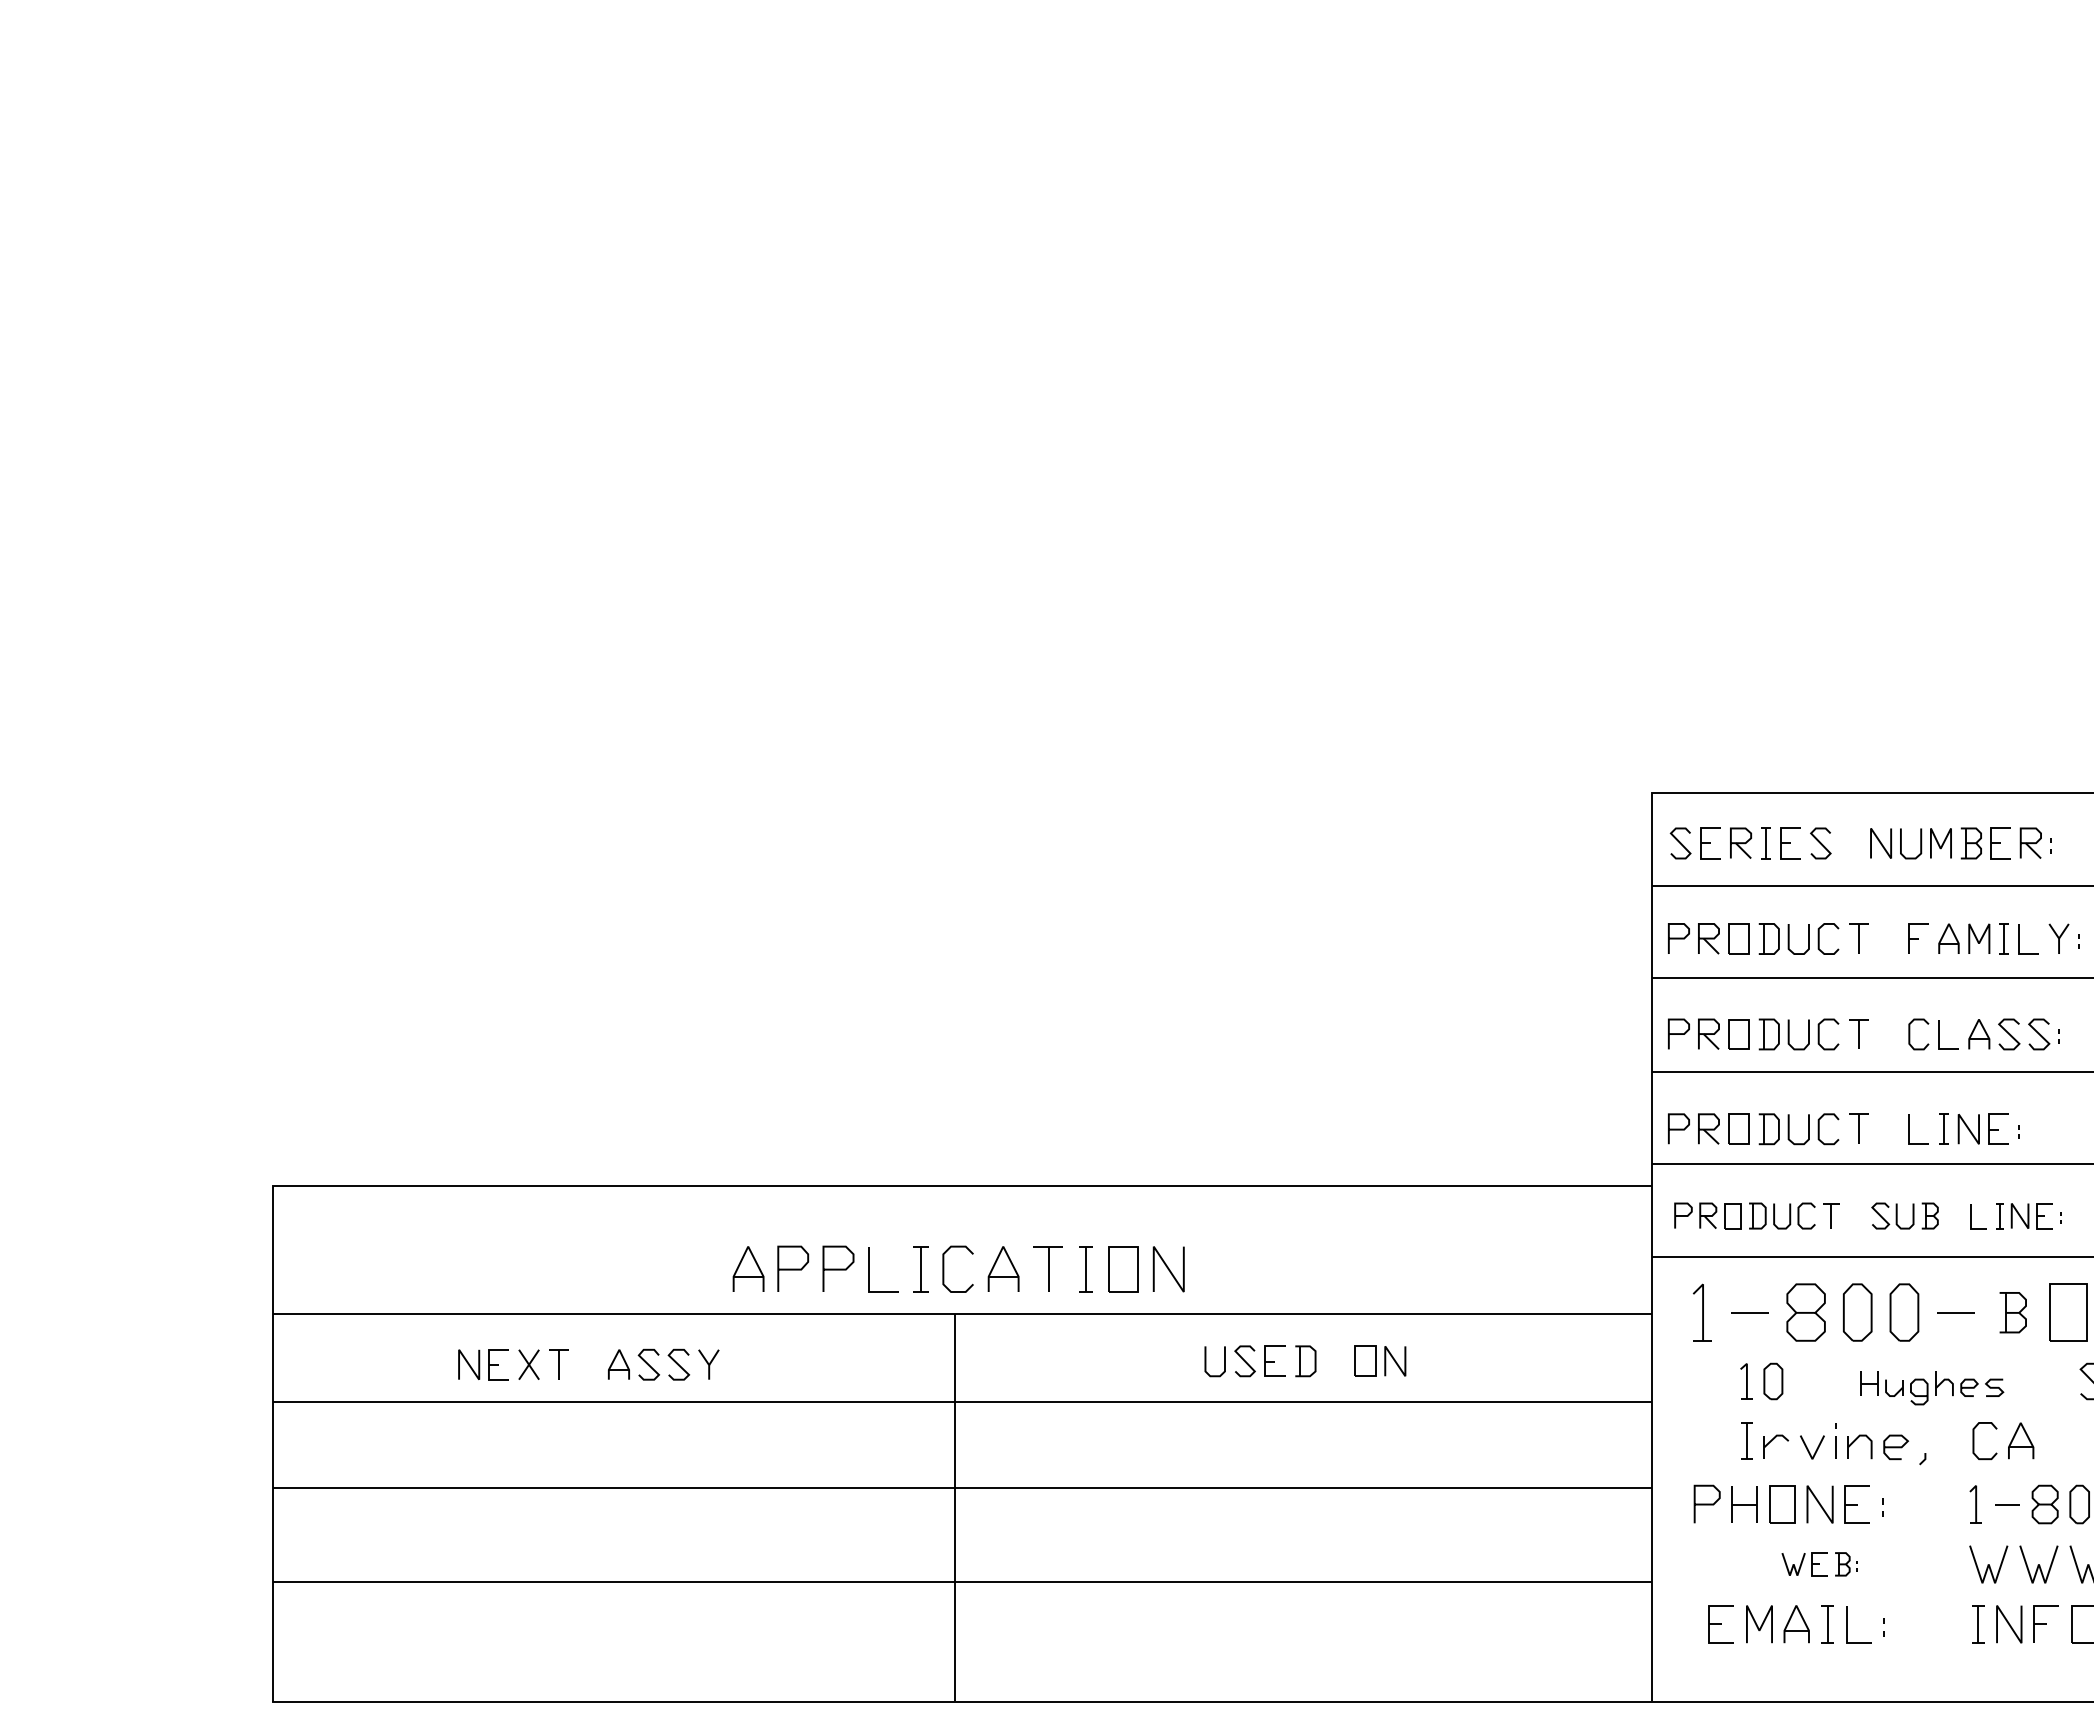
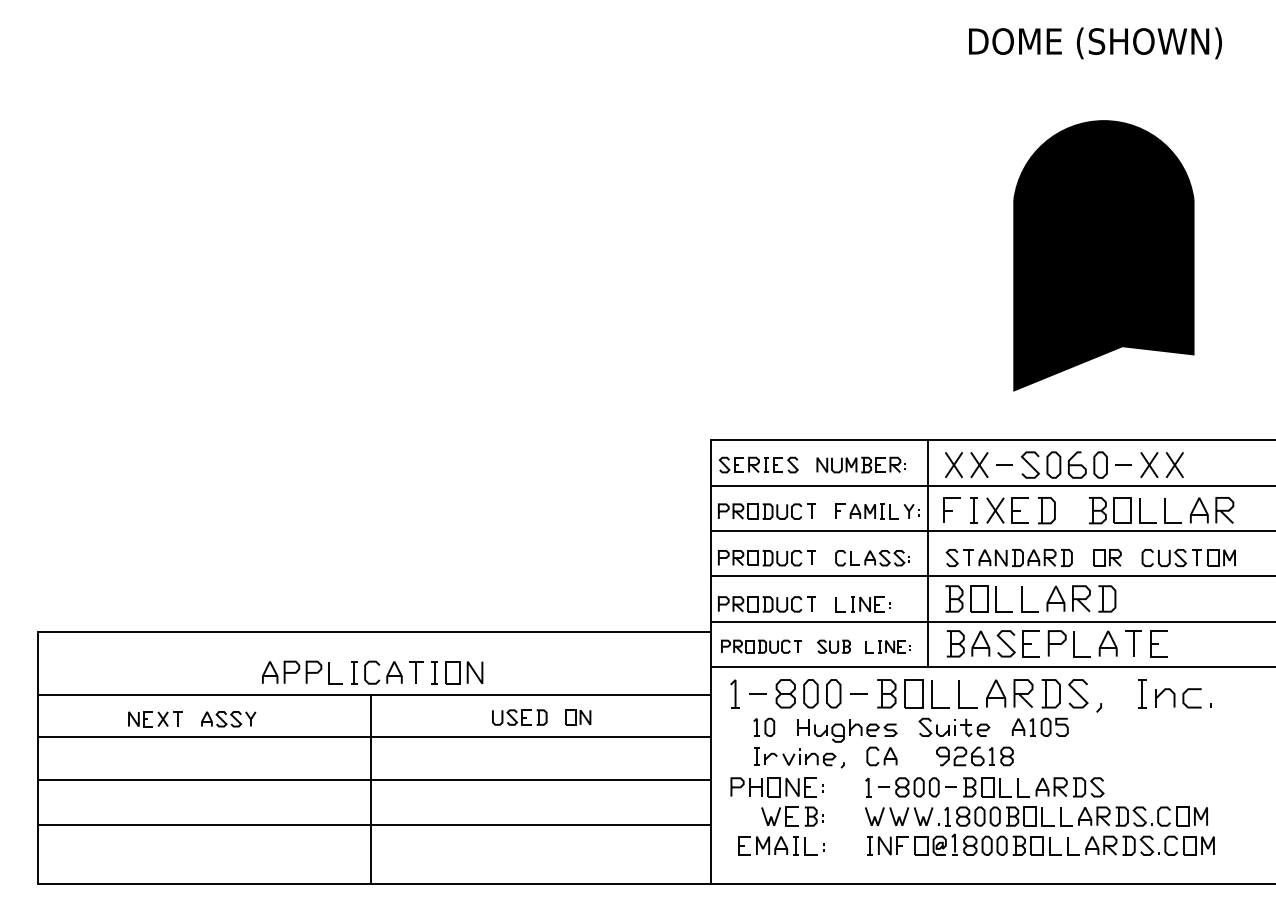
part: (2012, 1311) -> (886, 693), size x1.43
part: (1932, 1387) -> (847, 730), size x1.43
part: (1819, 1564) -> (792, 816), size x1.67

